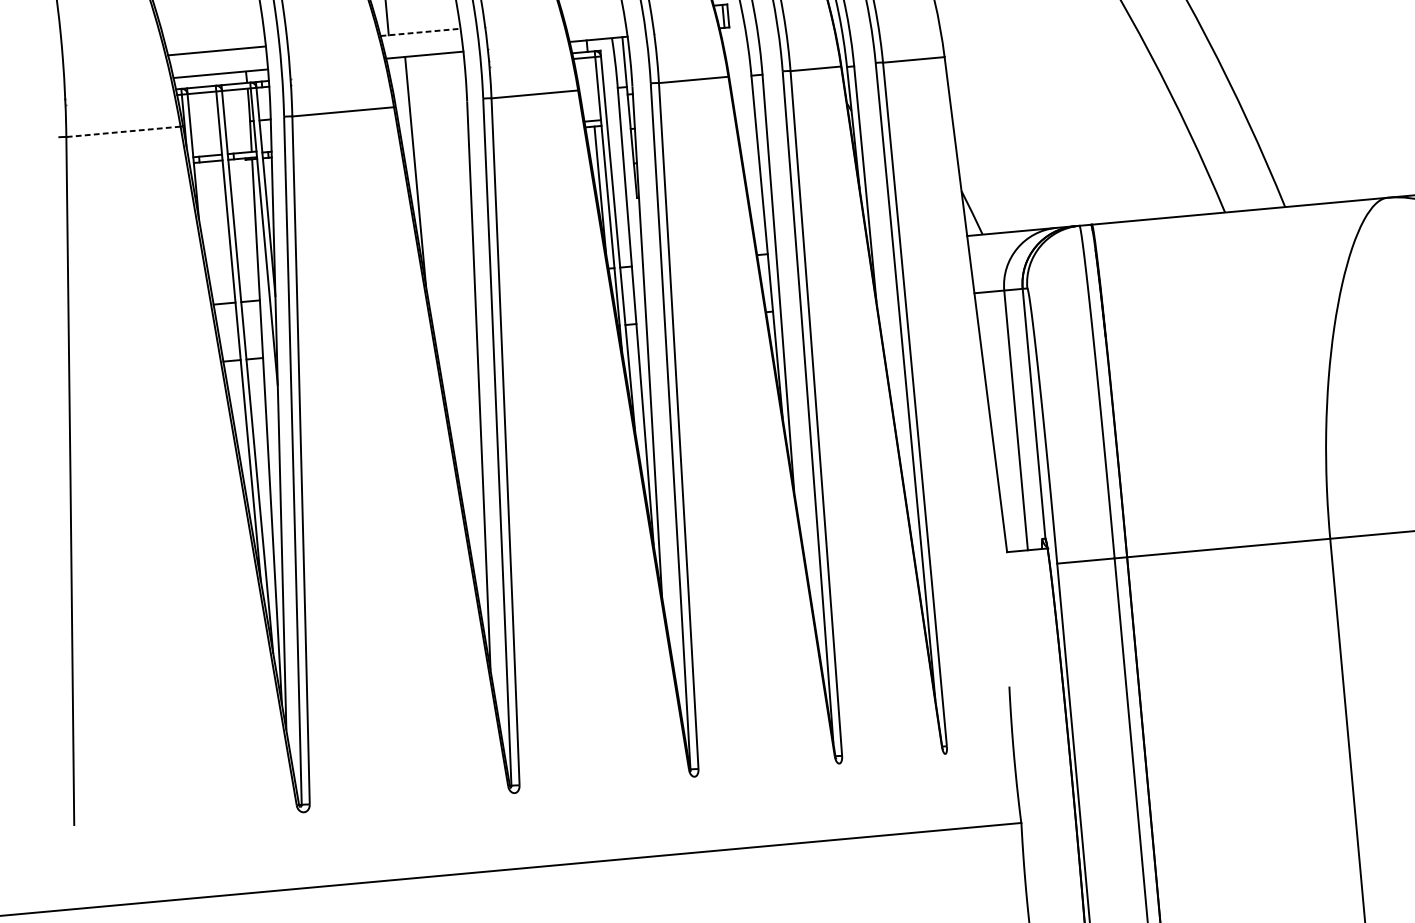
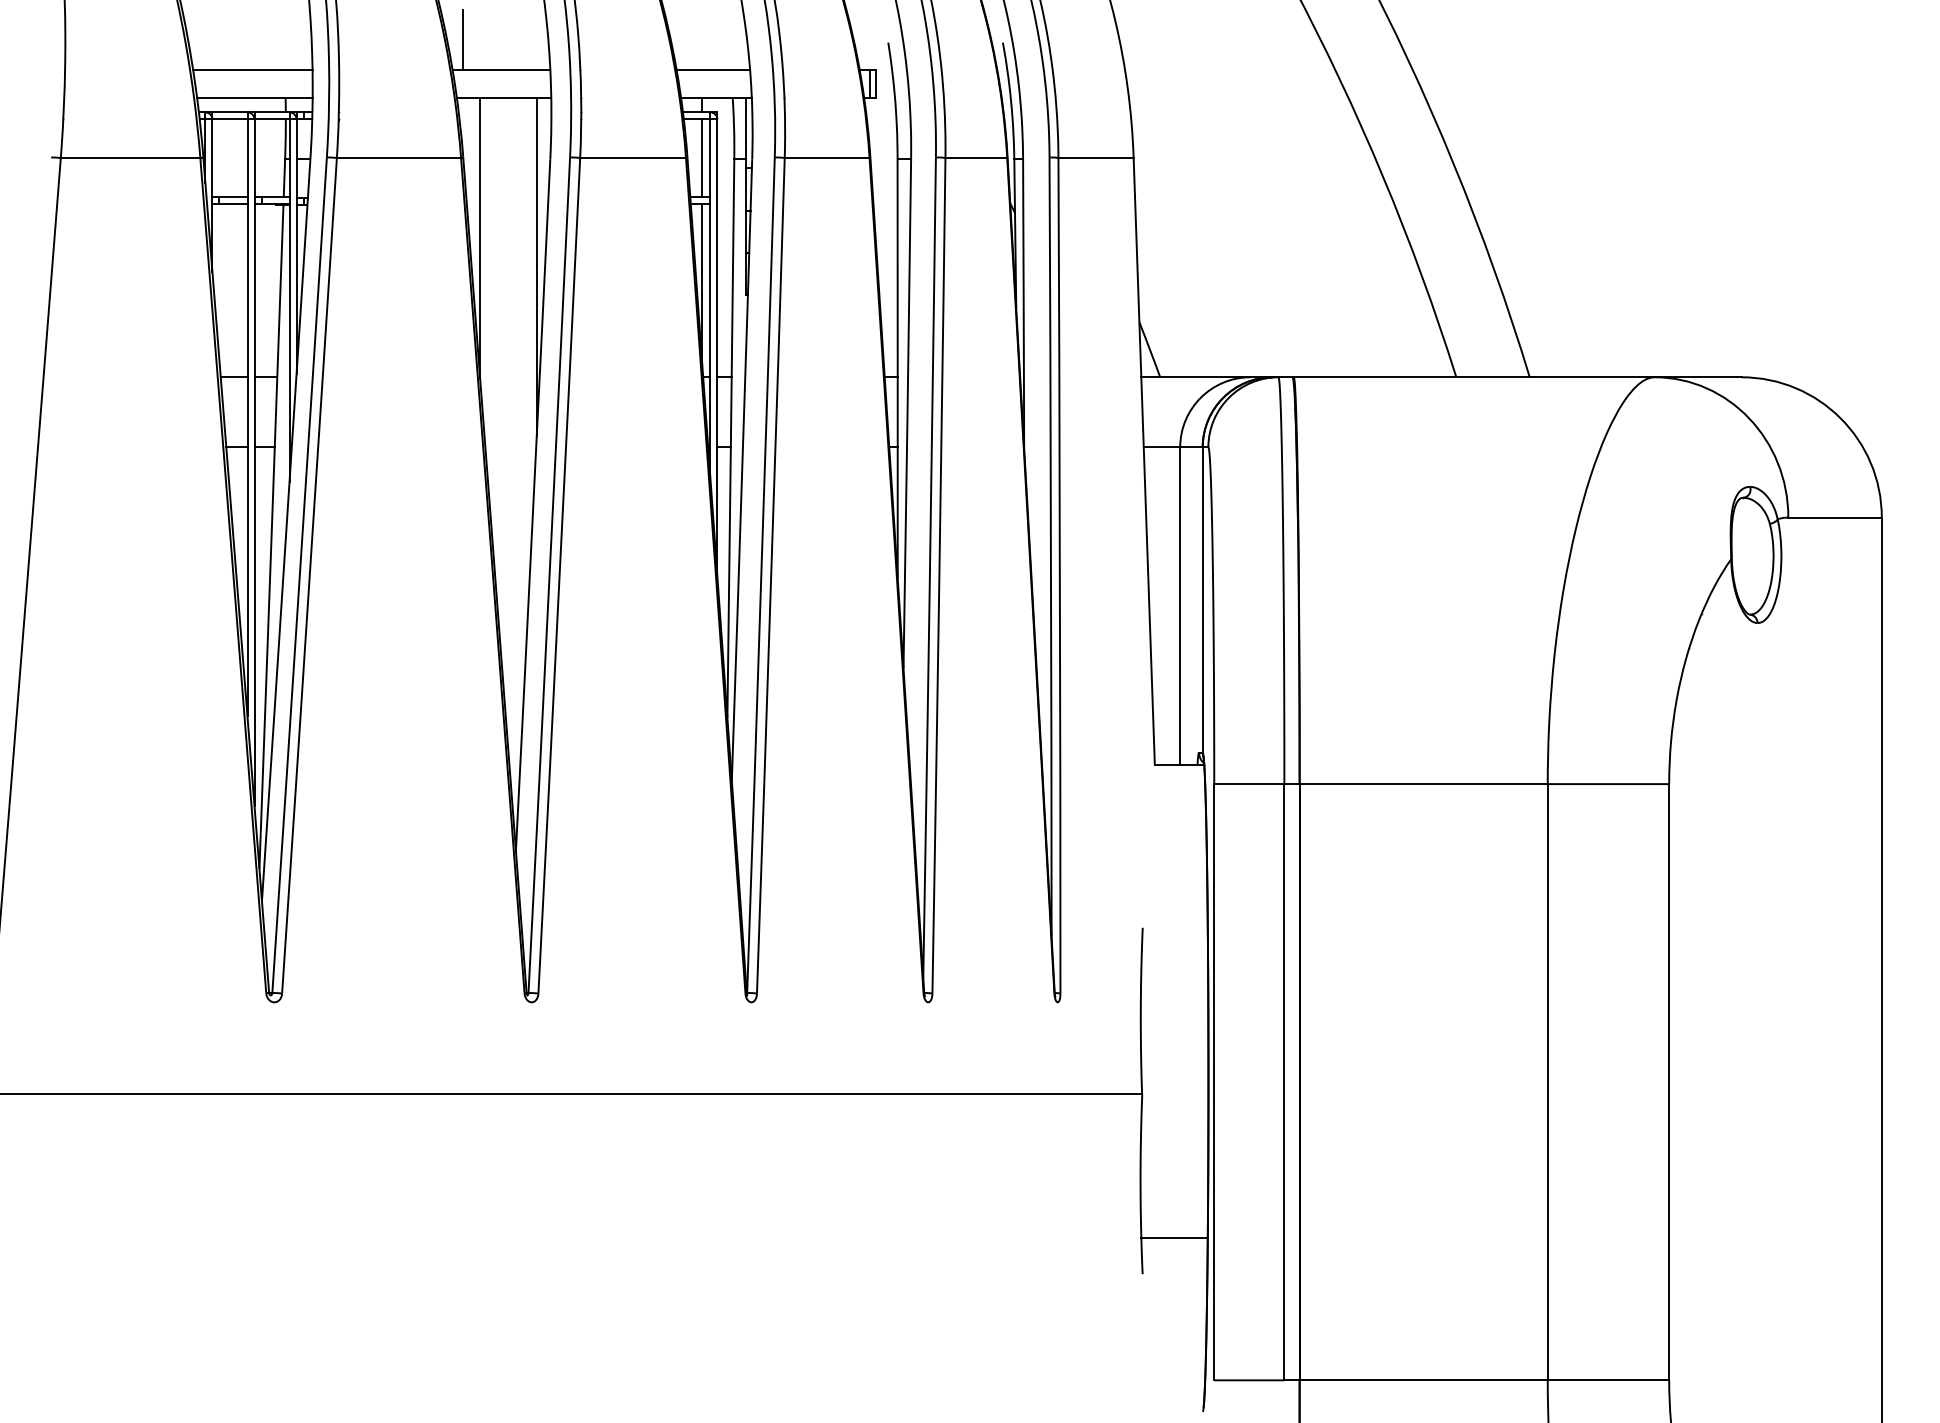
line: (594, 16) -> (713, 70), added
line: (420, 32) -> (501, 70), dashed -> solid
line: (590, 88) -> (701, 157), added
line: (123, 132) -> (130, 158), dashed -> solid
line: (463, 191) -> (536, 267), added

